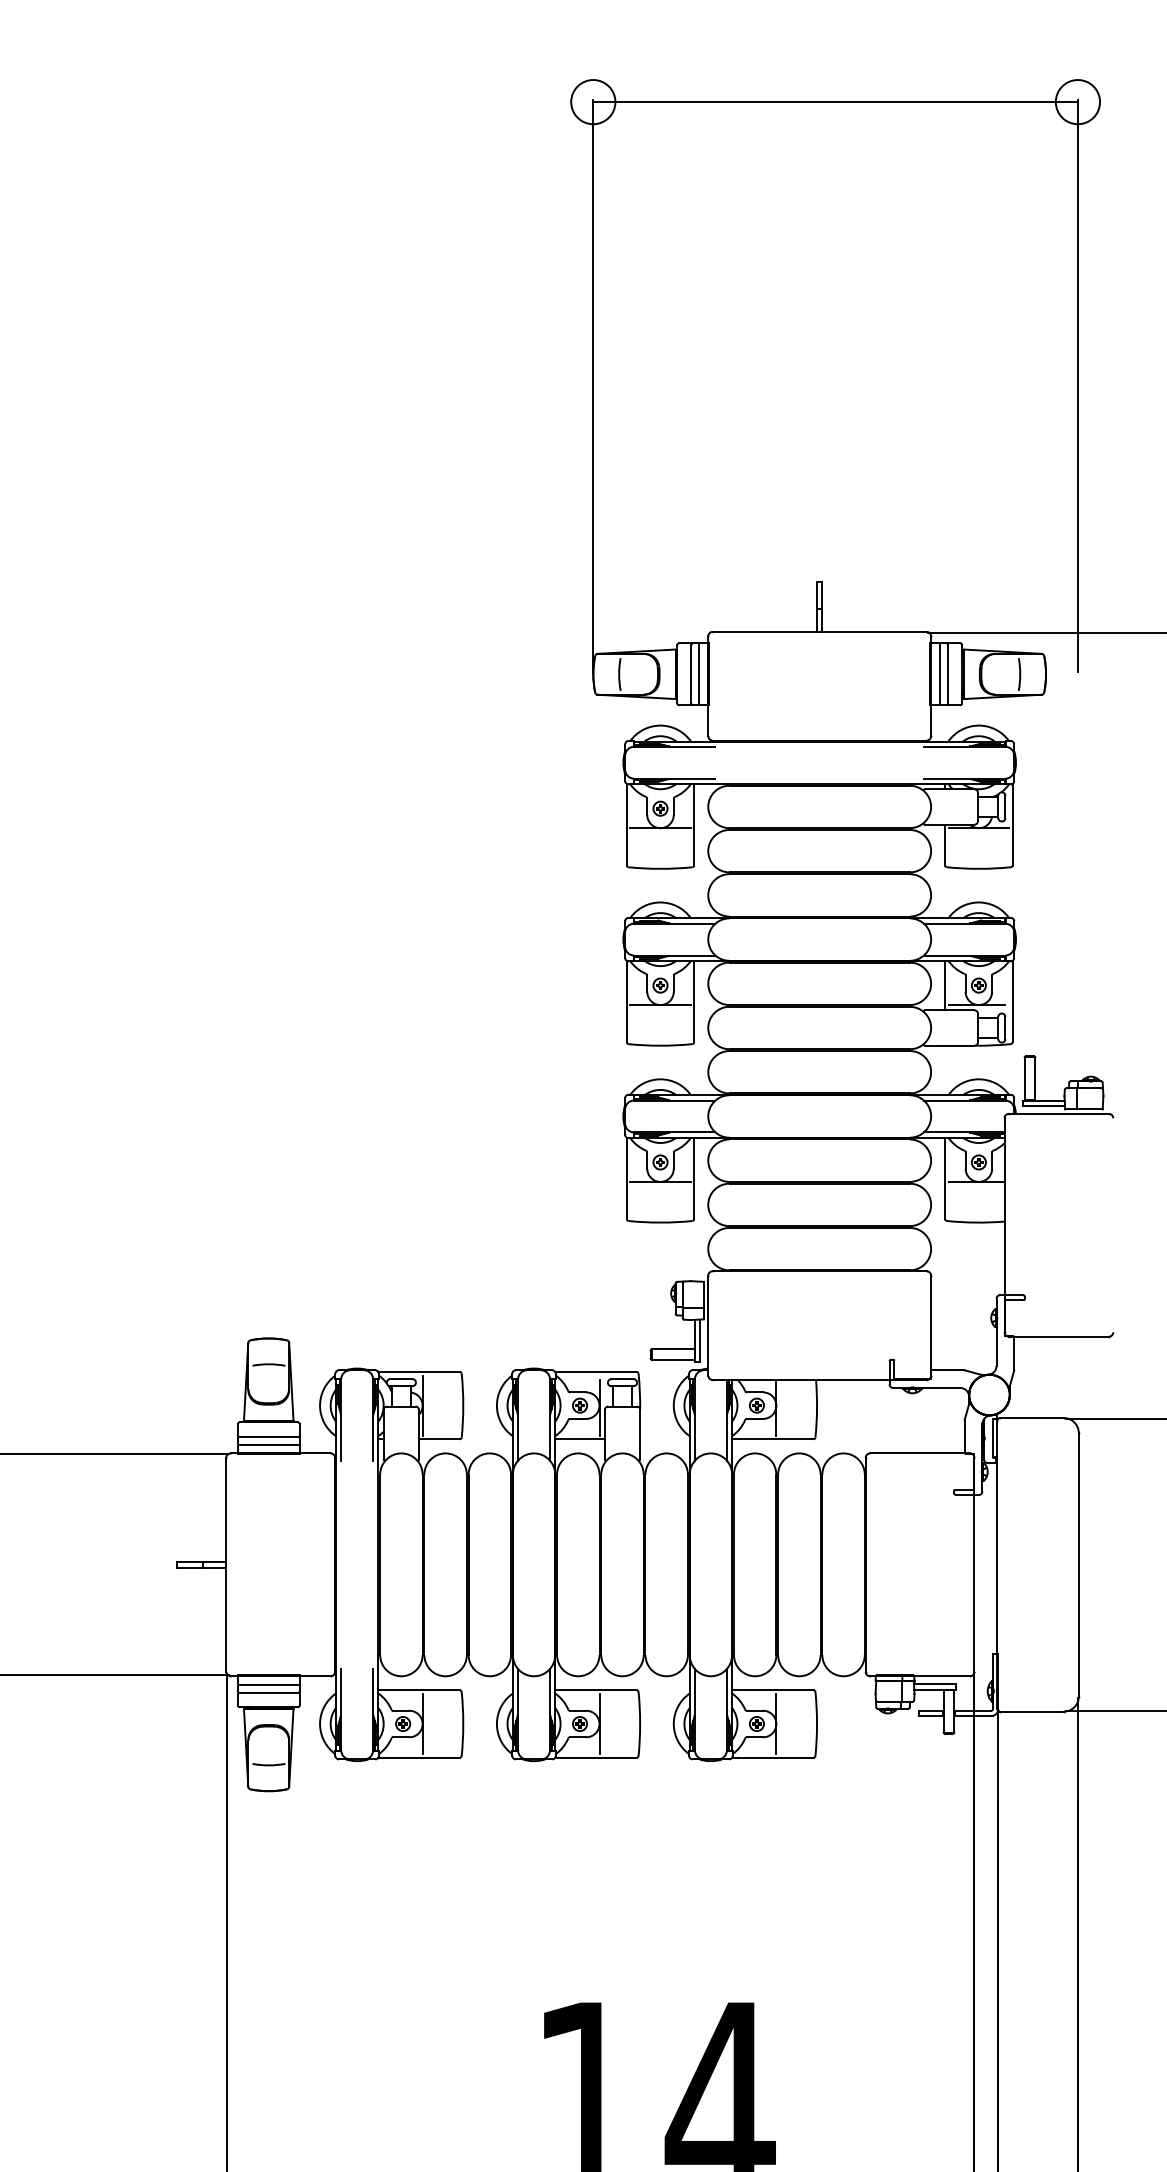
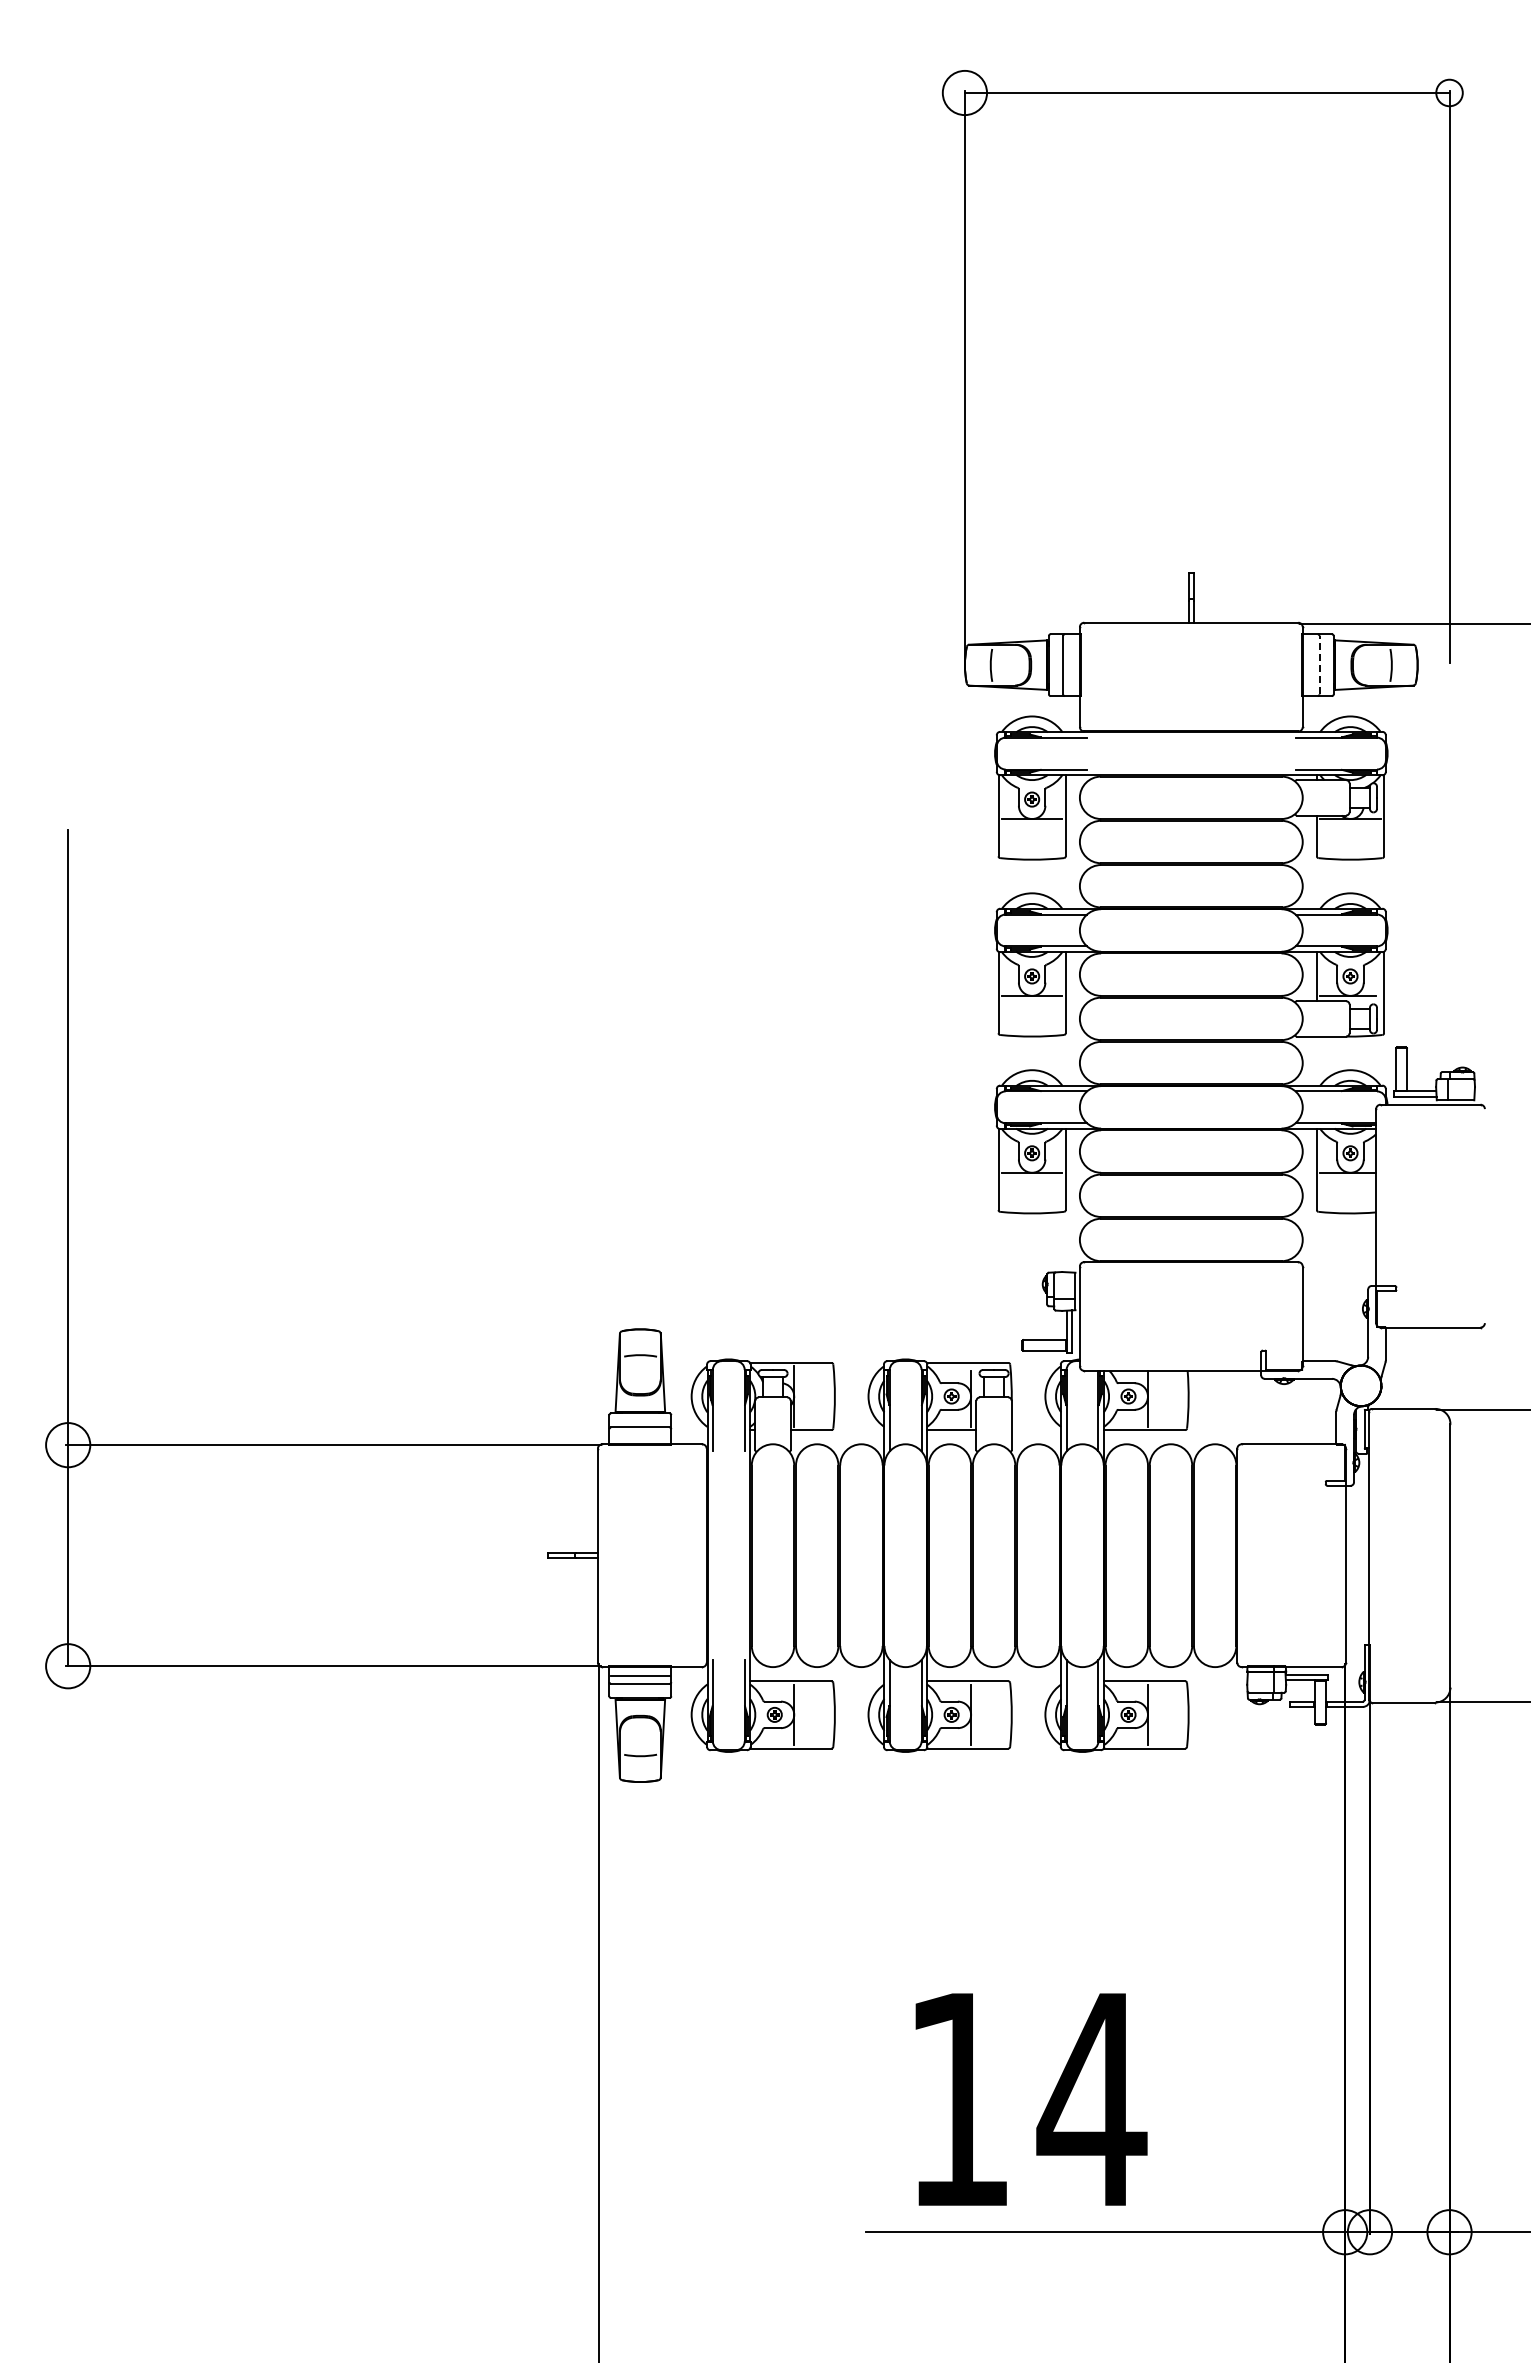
circle: (1077, 101) -> (1449, 92), size x0.6
line: (699, 673) -> (1071, 664), removed
line: (939, 673) -> (1311, 664), removed
line: (947, 673) -> (1319, 664), solid -> dashed
line: (268, 1444) -> (640, 1435), removed

